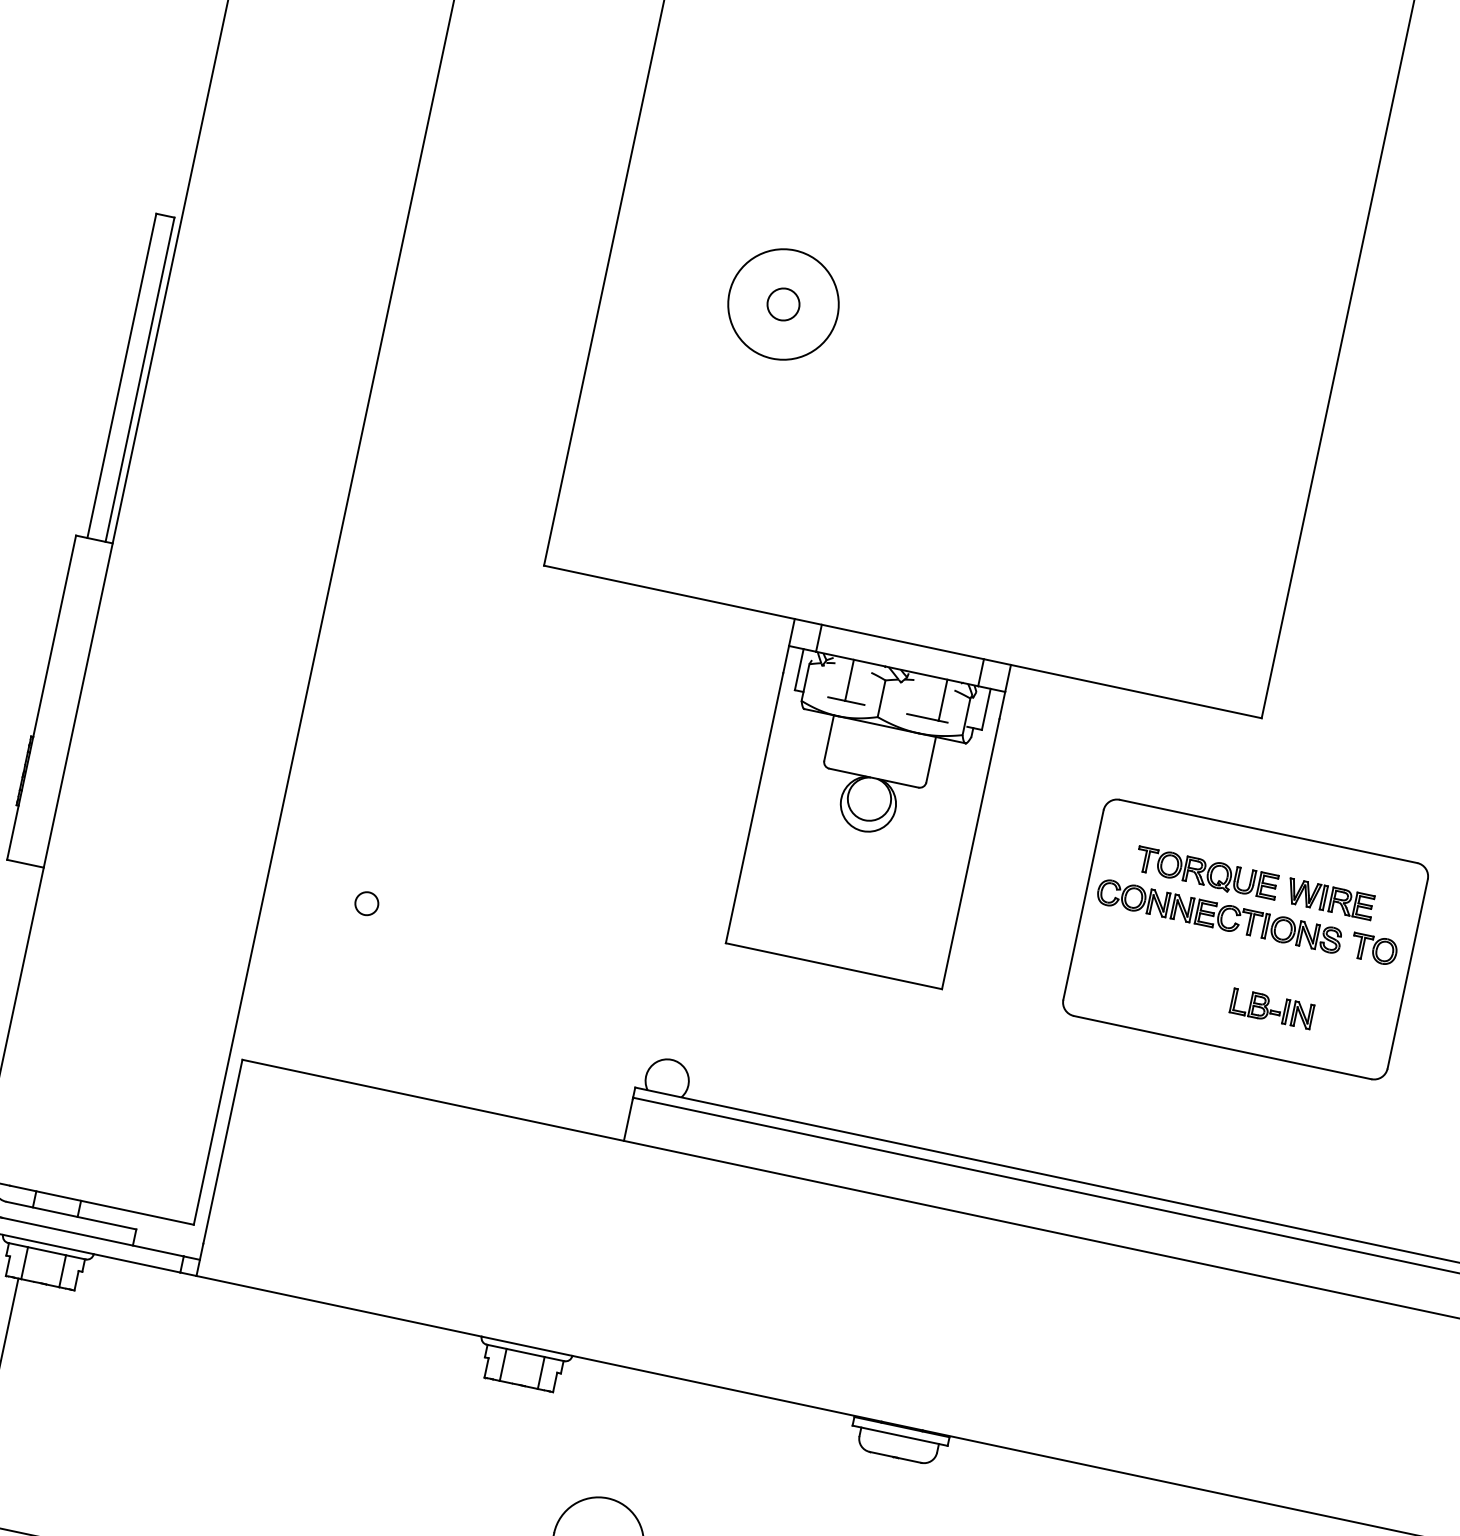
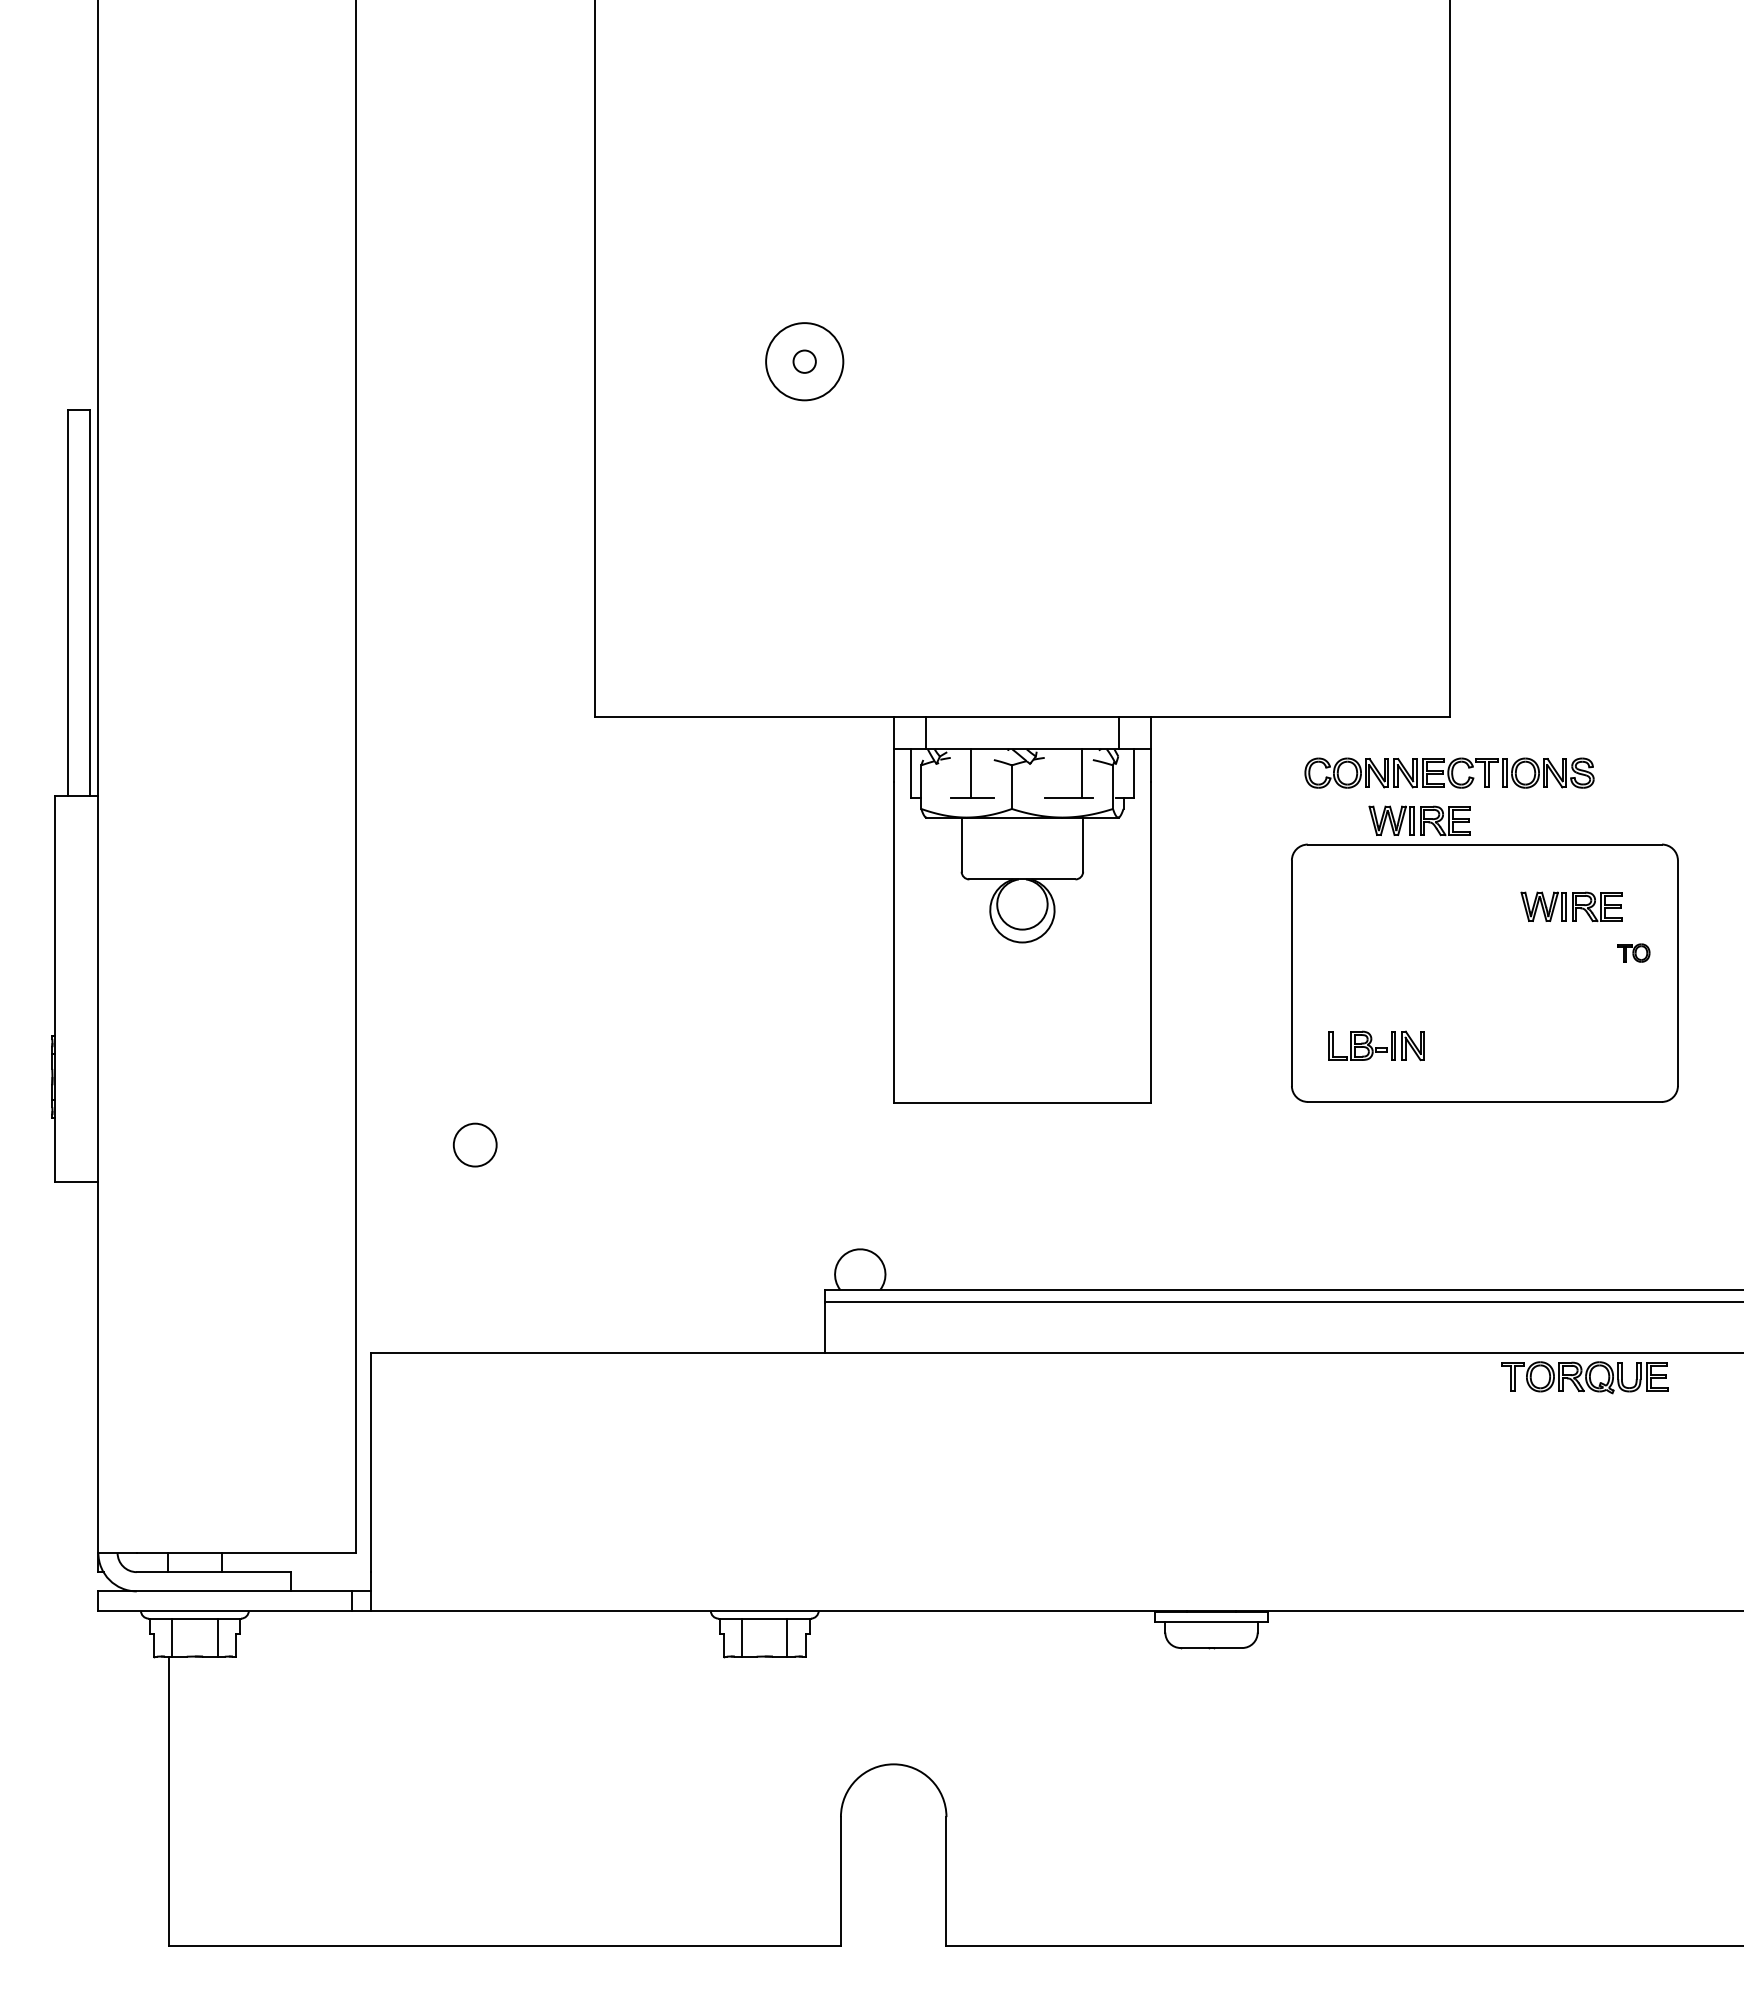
circle: (783, 304) -> (804, 361), size x0.6
circle: (783, 304) -> (804, 361), size x0.6
part: (1217, 799) -> (1419, 820), added
part: (1206, 873) -> (1584, 1377), moved
circle: (366, 903) -> (474, 1145), size x1.6
part: (1219, 915) -> (1449, 772), moved
part: (1374, 948) -> (1633, 952), size x0.6
part: (1271, 1008) -> (1376, 1045), moved

